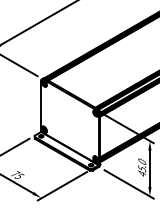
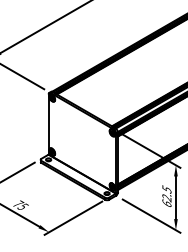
text: (142, 167) -> (167, 196), 45.0 -> 62.5

